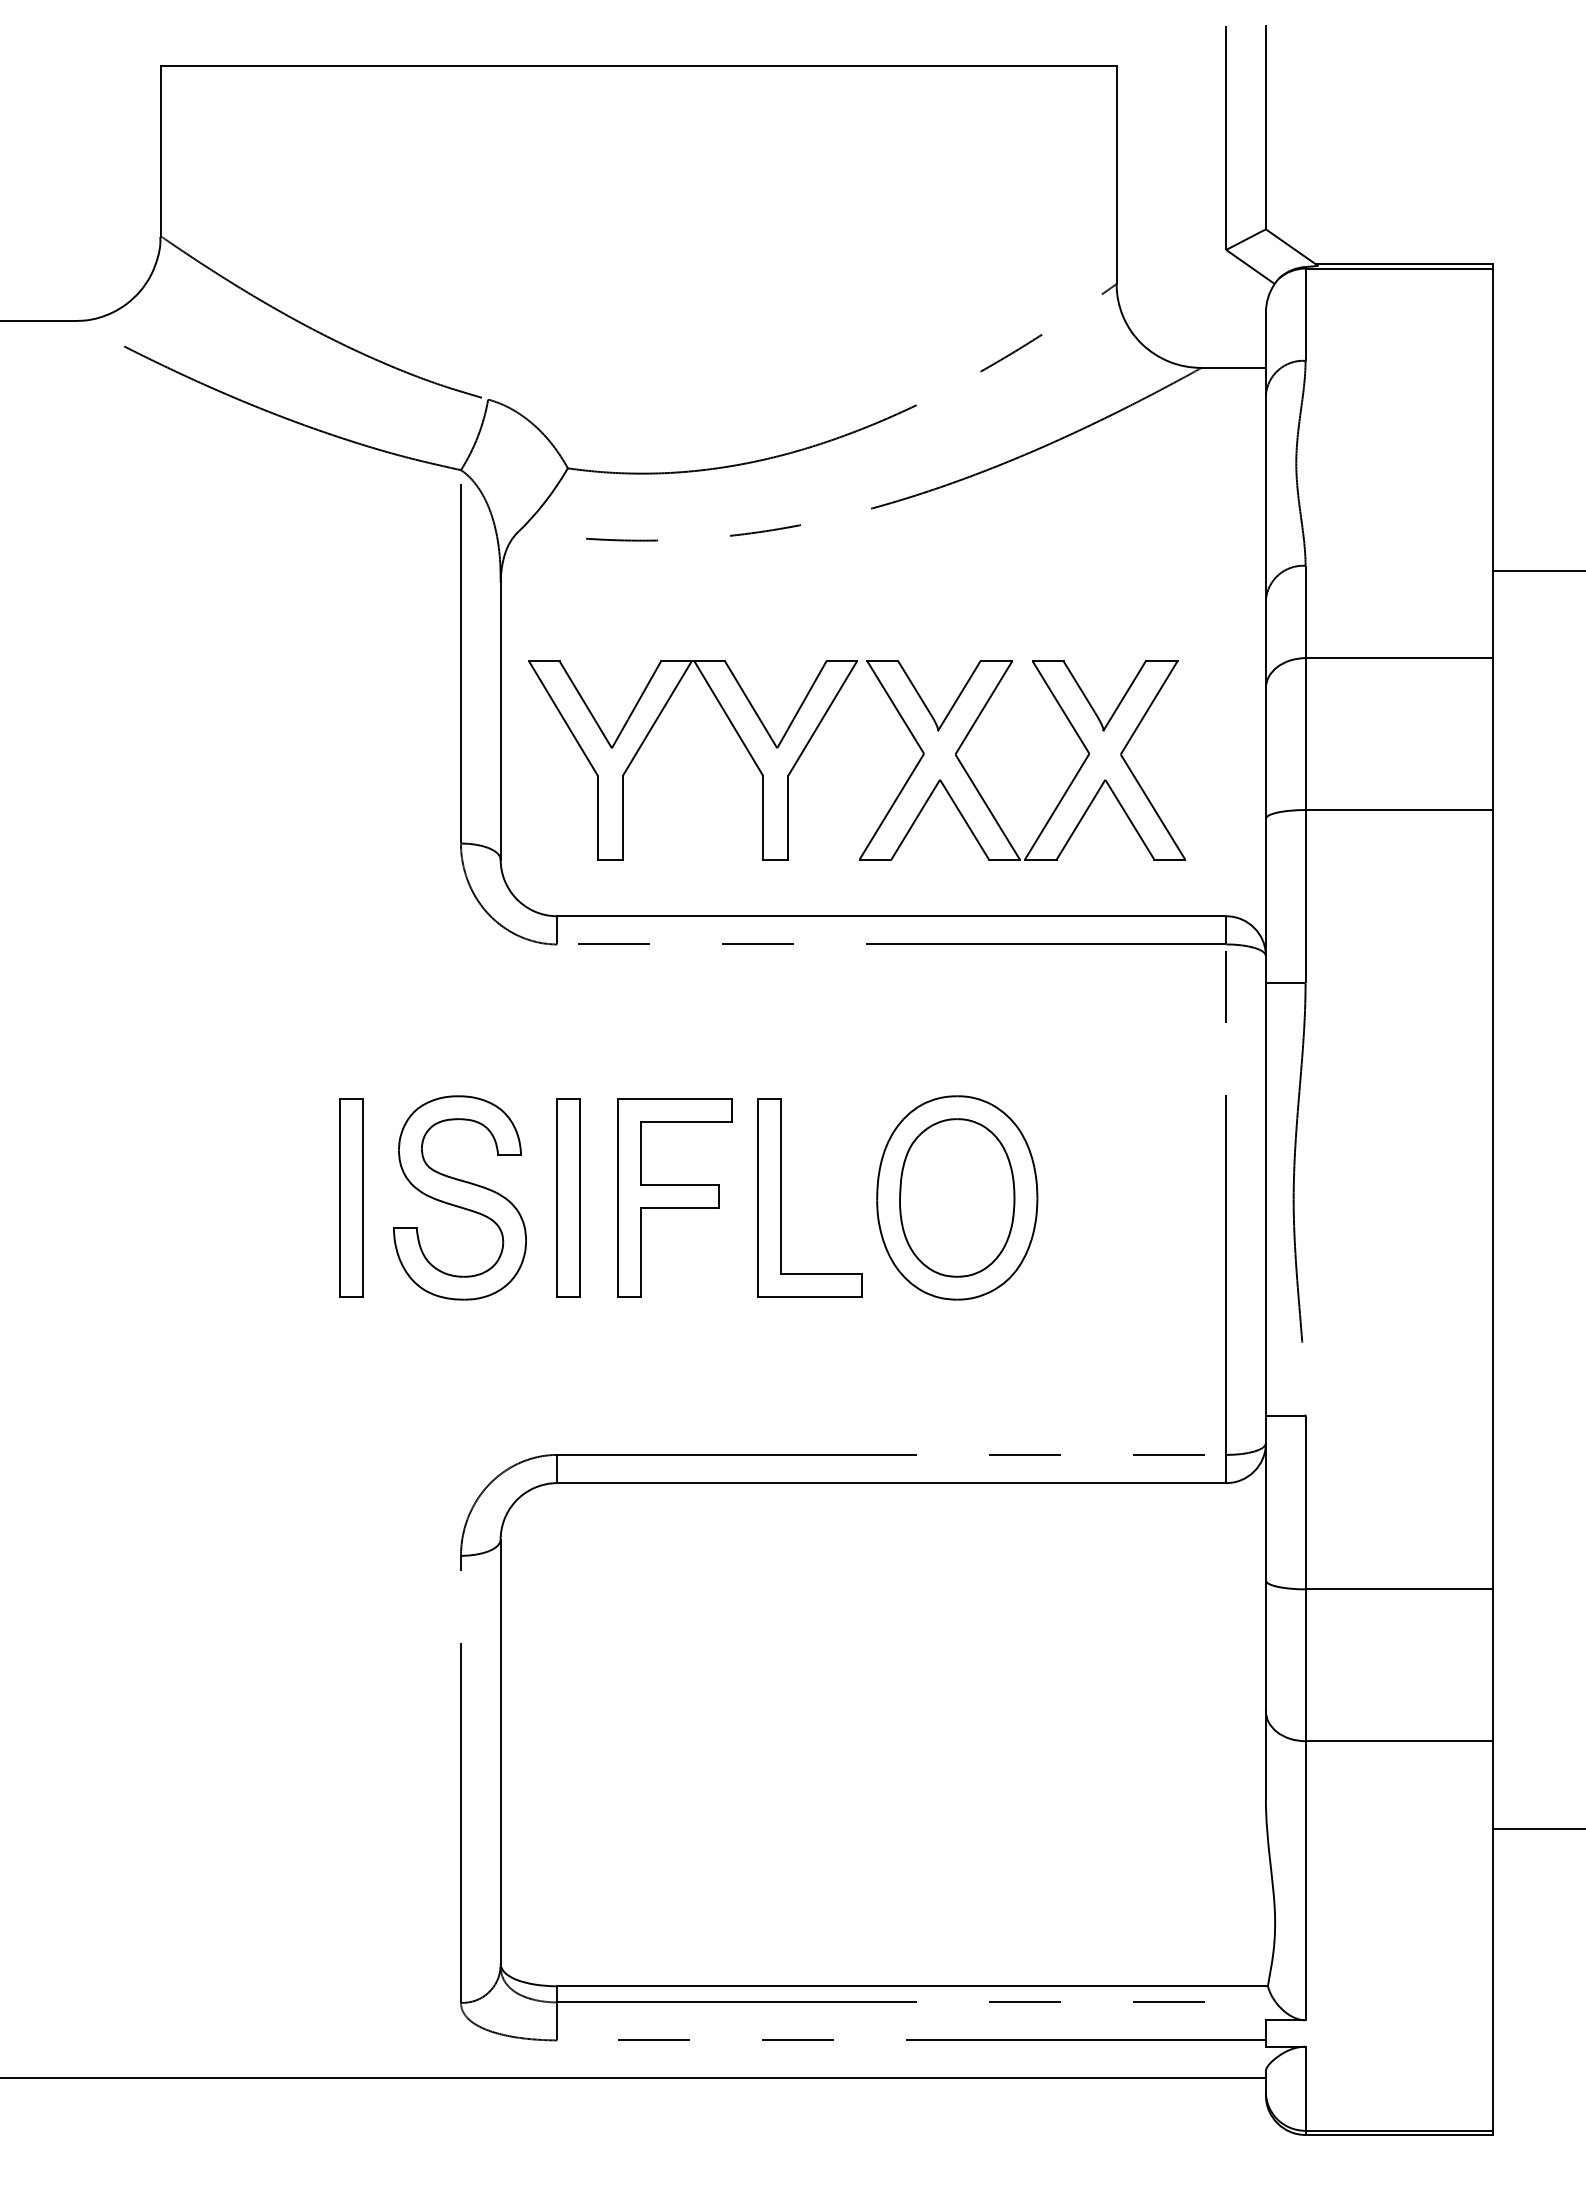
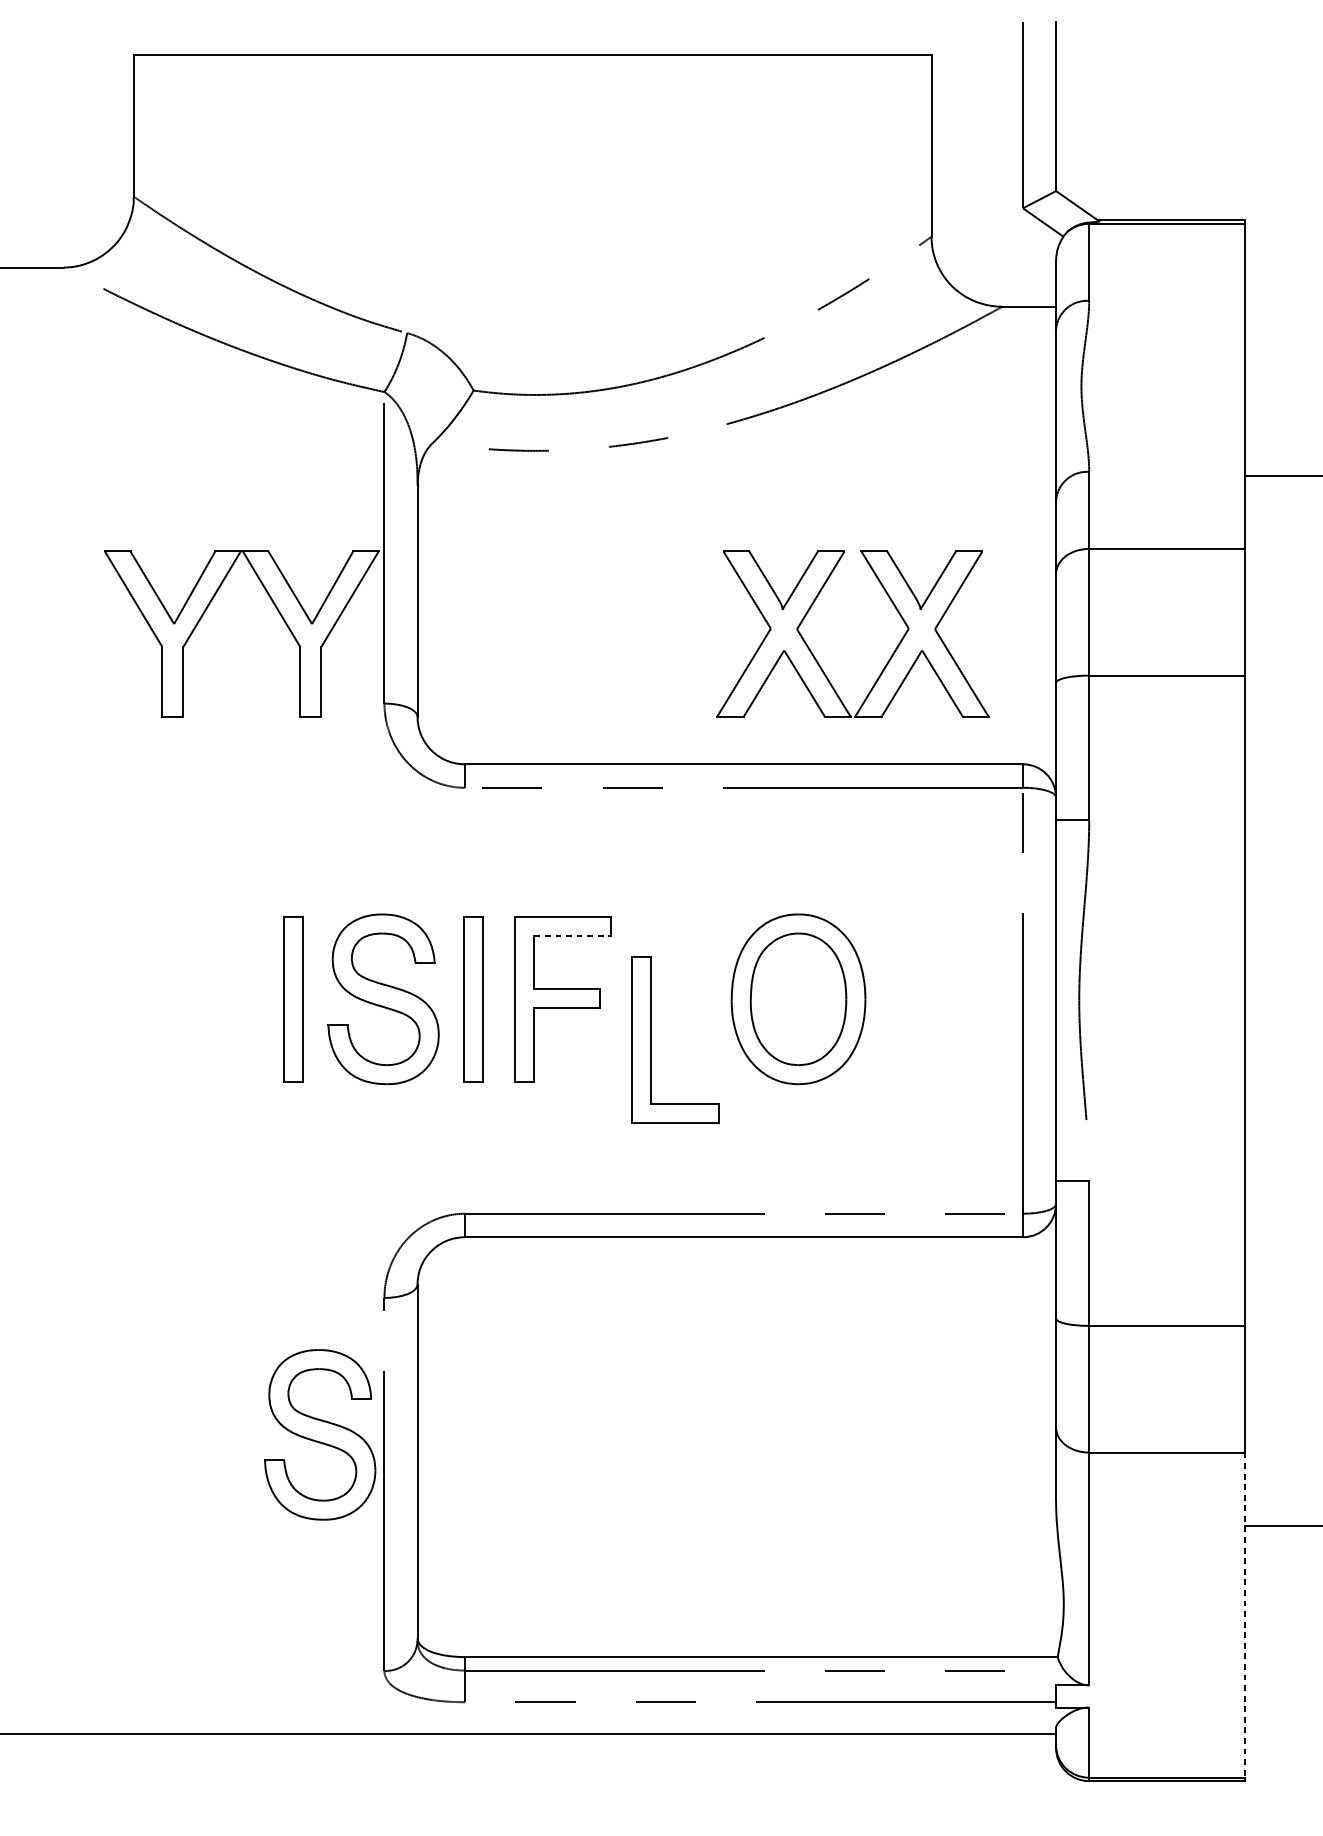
part: (650, 732) -> (206, 610), moved
line: (686, 1121) -> (572, 935), solid -> dashed
part: (781, 1197) -> (651, 1039), moved
part: (383, 1719) -> (319, 1434), added
line: (1492, 1936) -> (1245, 1615), solid -> dashed

